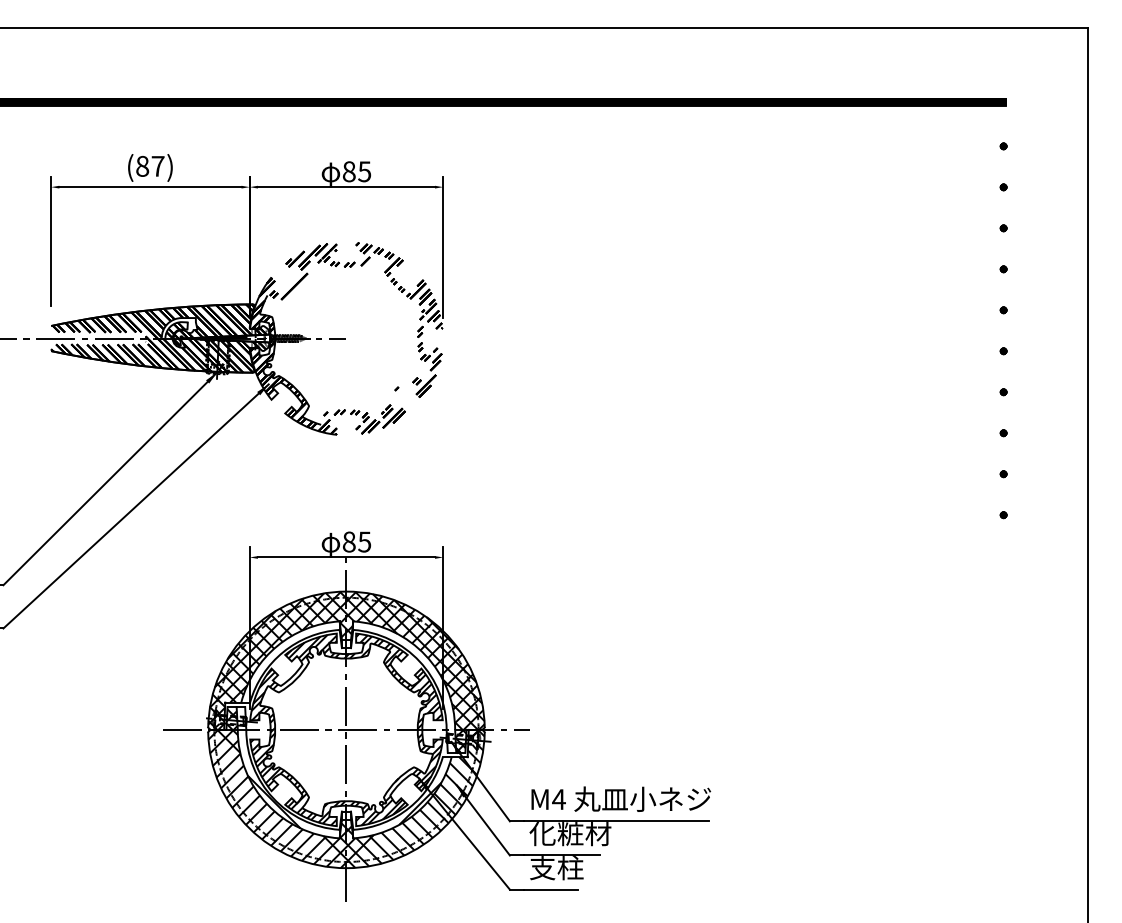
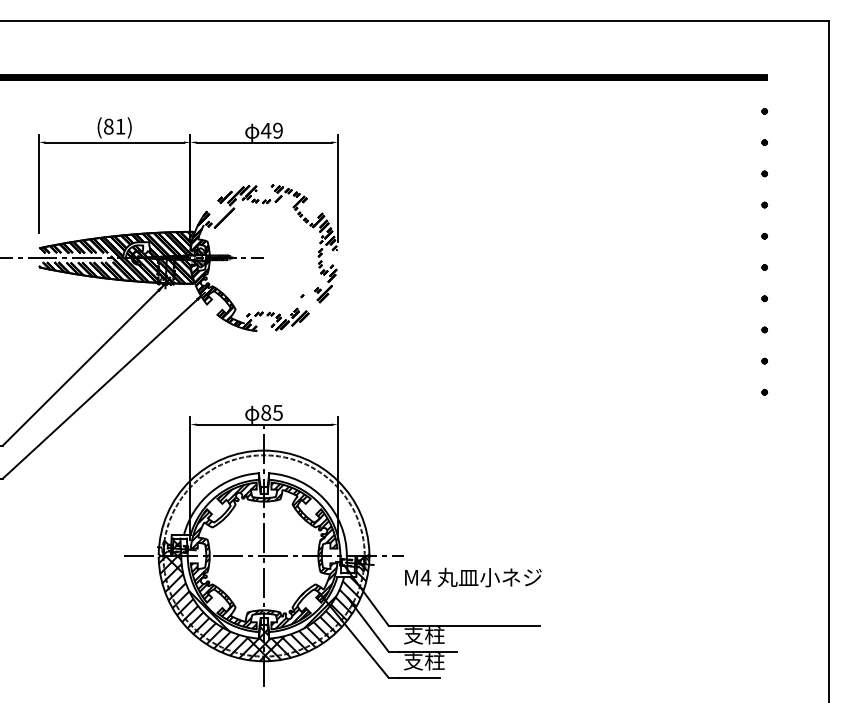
text: (157, 166) -> (120, 126), (87) -> (81)
text: (356, 171) -> (271, 130), 85 -> 49
hatch: (346, 671) -> (264, 511), removed
text: (621, 798) -> (473, 576), moved
text: (570, 834) -> (434, 635), 化粧材 -> 支柱

